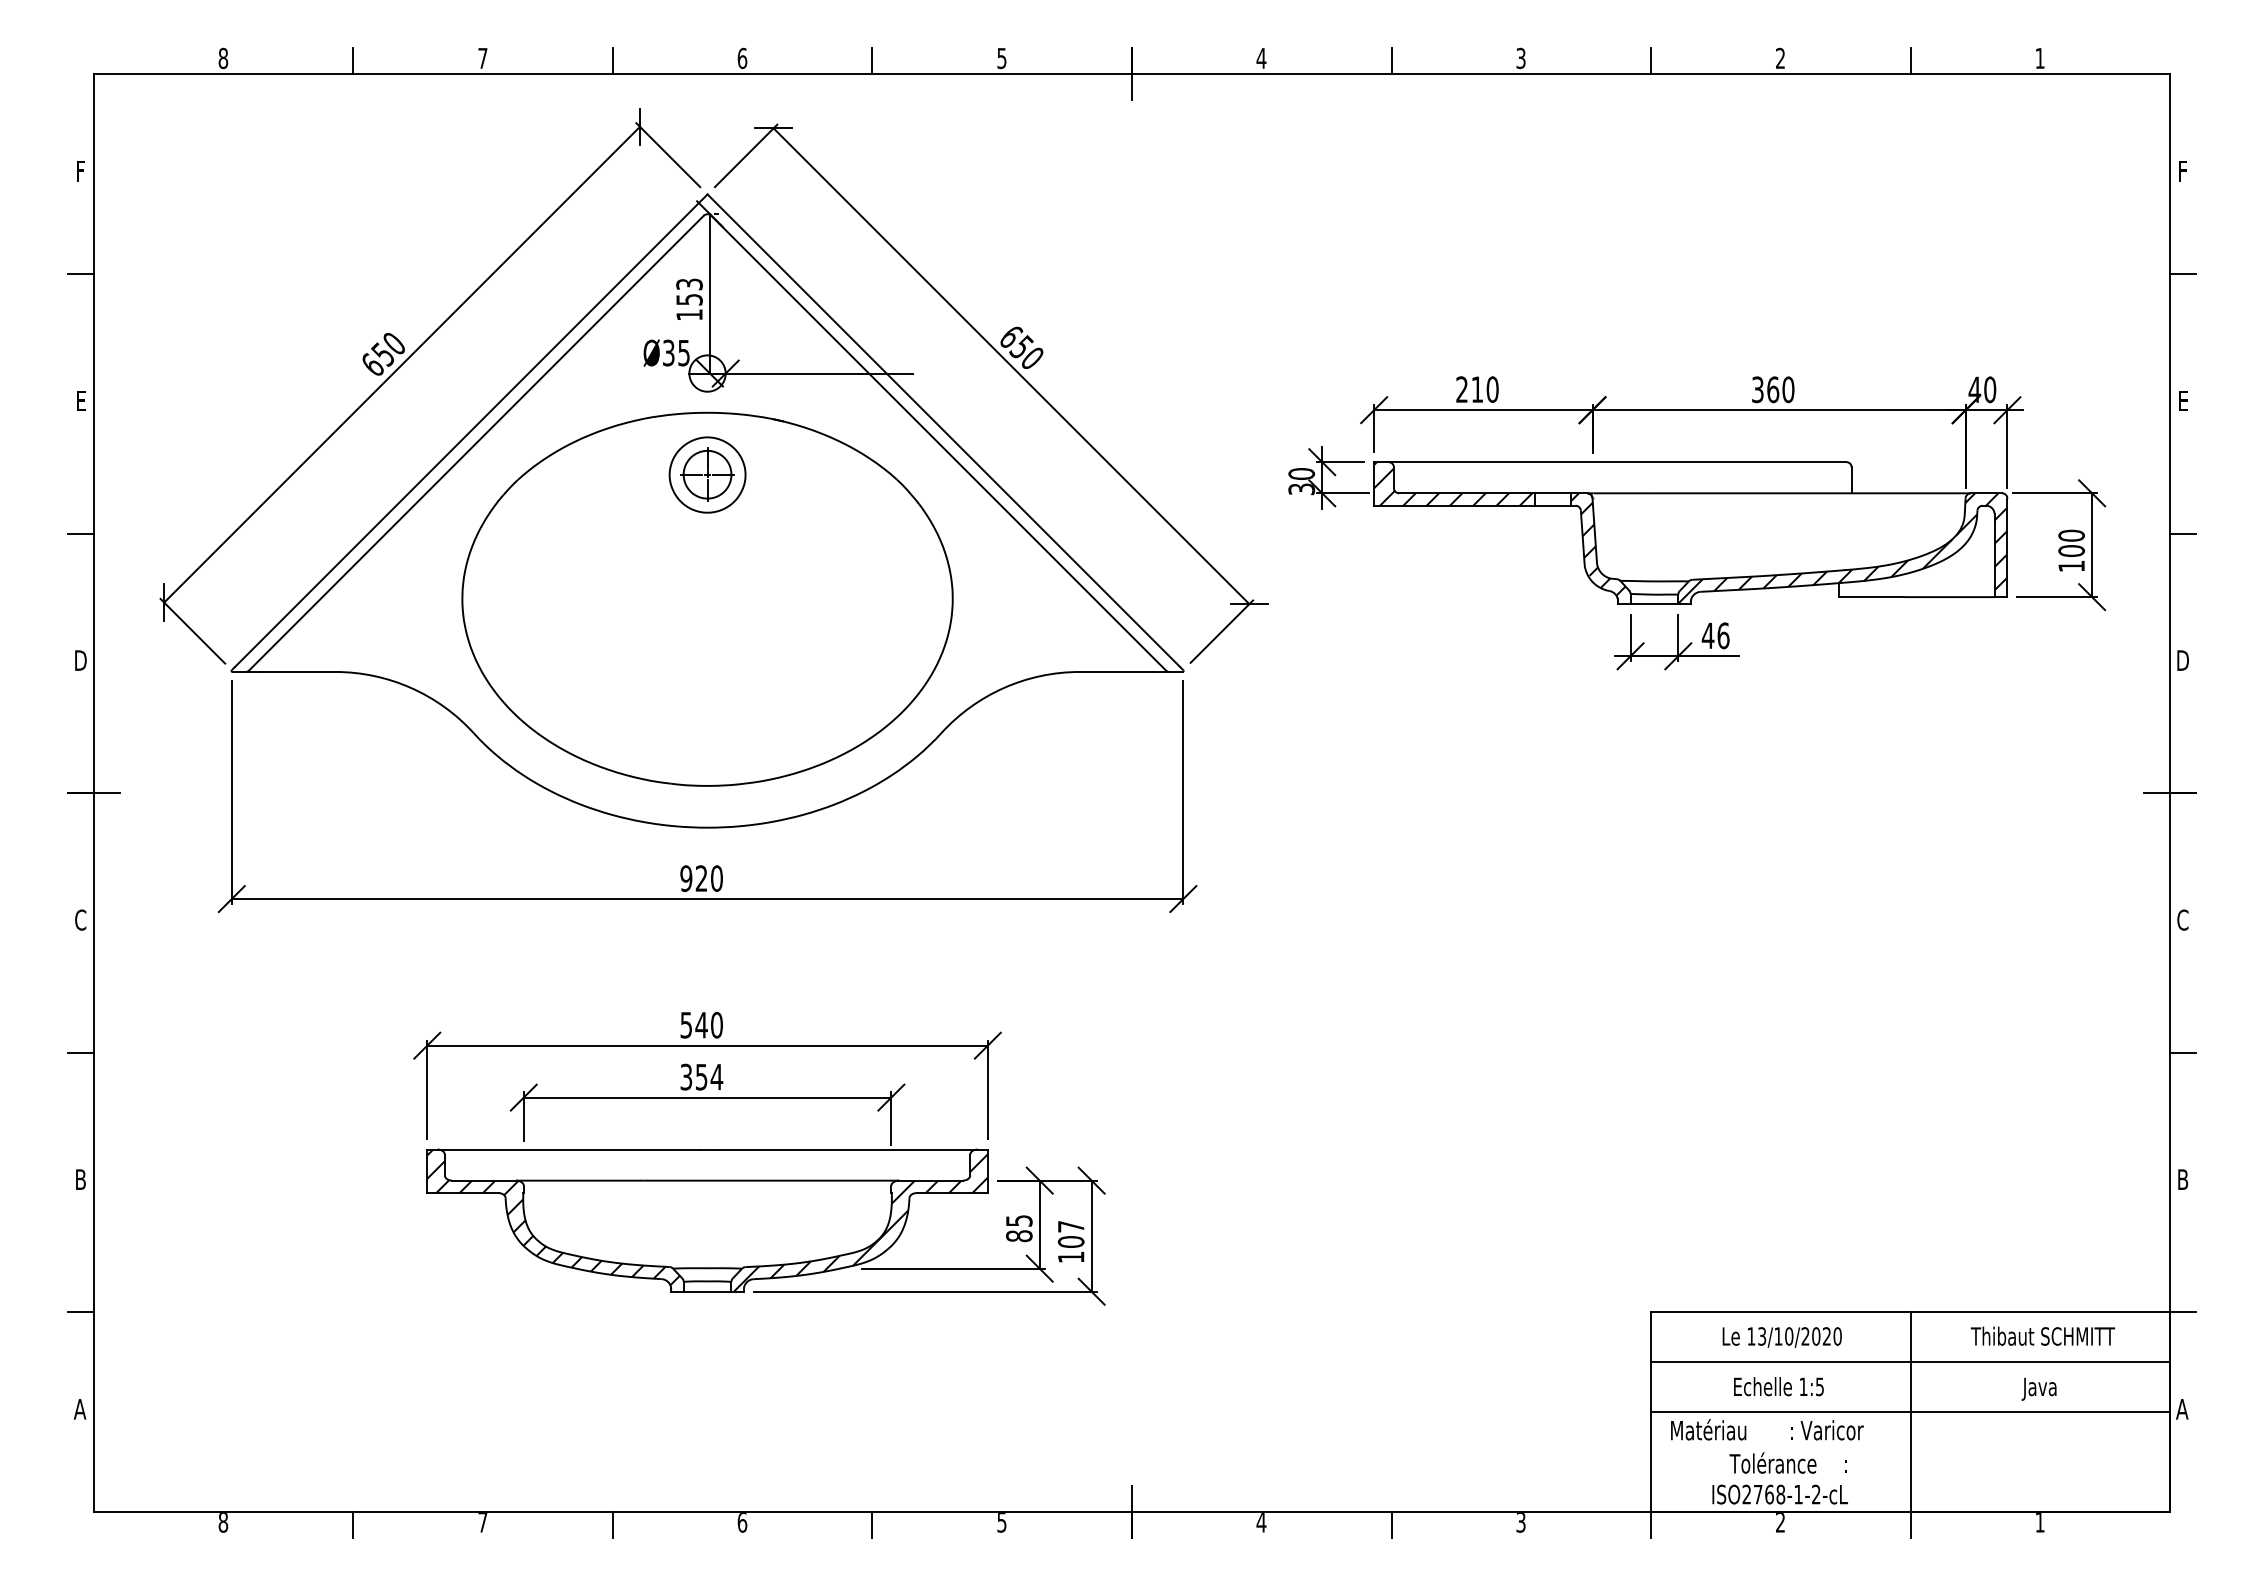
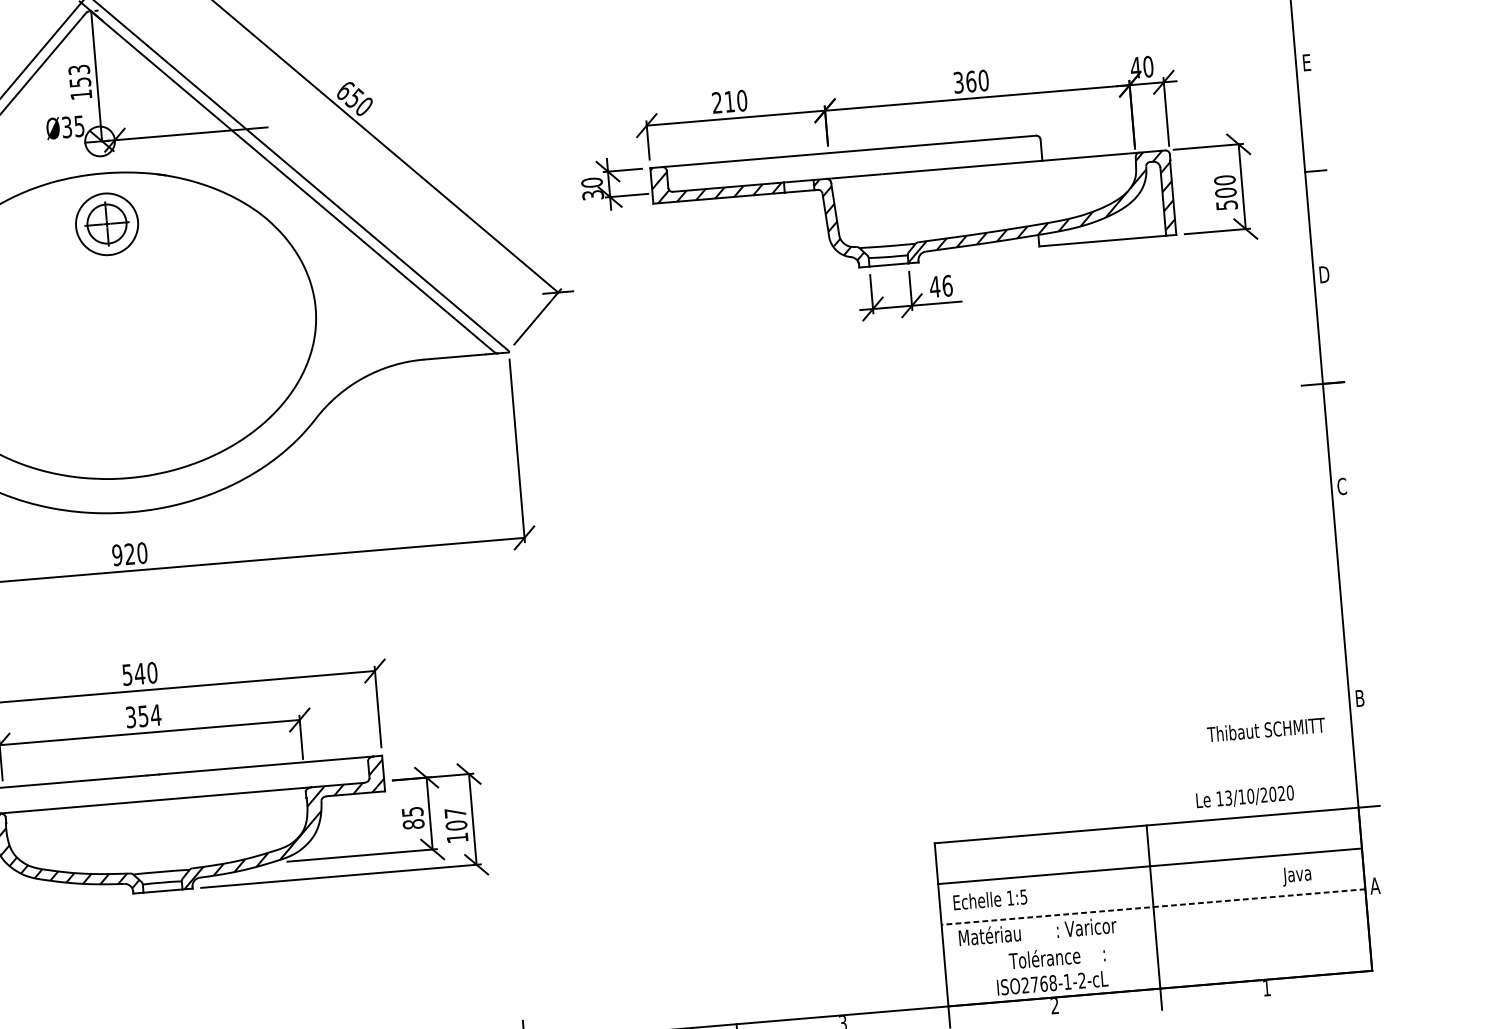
text: (2071, 566) -> (1226, 205), 100 -> 500
line: (2183, 1052) -> (1351, 594), removed
text: (2042, 1335) -> (1265, 729), moved
text: (1781, 1337) -> (1244, 797), moved
text: (1778, 1386) -> (989, 899), moved
text: (2038, 1388) -> (1296, 875), moved
line: (1910, 1412) -> (1153, 907), solid -> dashed

